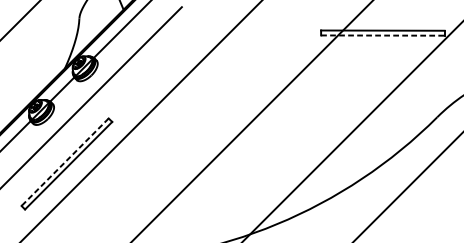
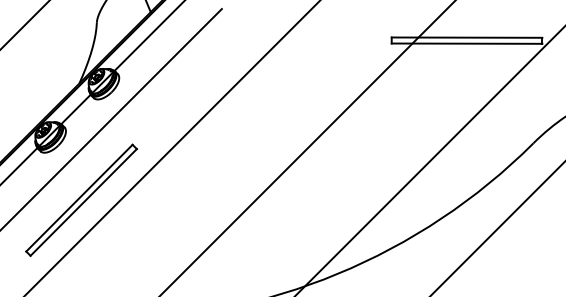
line: (383, 35) -> (467, 43), dashed -> solid
line: (65, 162) -> (79, 198), dashed -> solid

